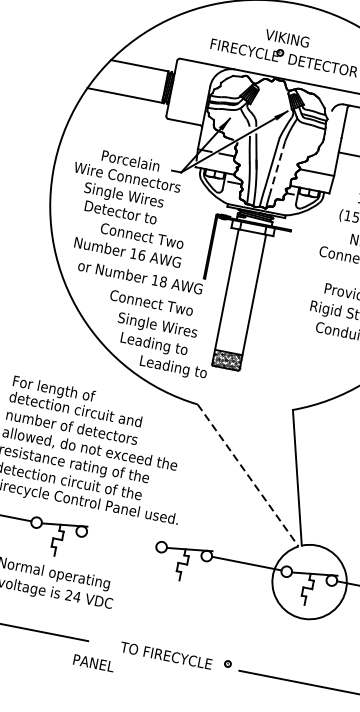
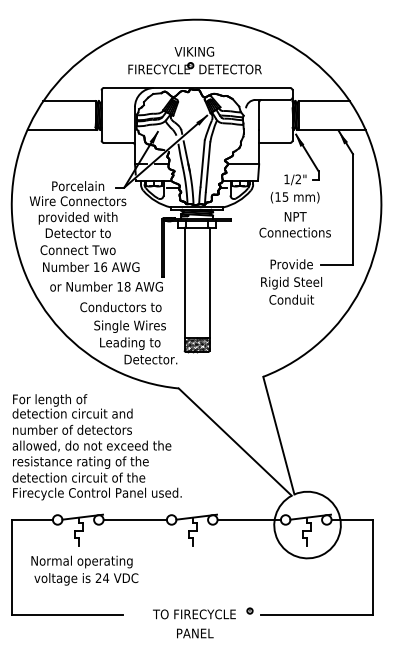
line: (277, 168) -> (208, 167), dashed -> solid
text: (123, 196) -> (77, 218), Single Wires -> provided with
text: (141, 236) -> (77, 250), moved
text: (151, 303) -> (120, 307), Connect Two -> Conductors to
text: (173, 367) -> (151, 360), Leading to -> Detector.
line: (248, 475) -> (235, 442), dashed -> solid
line: (120, 538) -> (134, 519), added
text: (94, 663) -> (195, 633), moved

